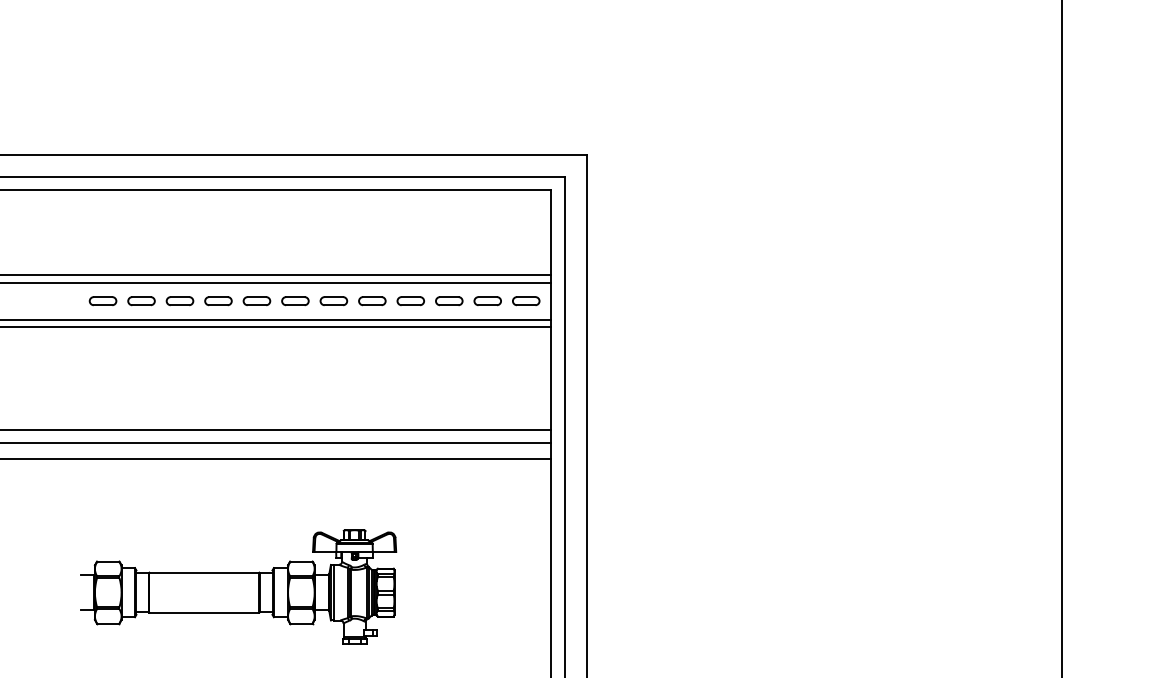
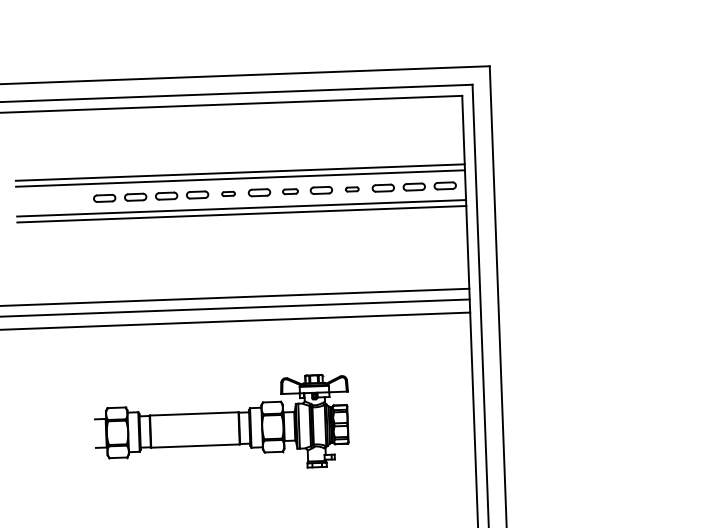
part: (256, 301) -> (228, 194), size x0.6
part: (333, 301) -> (290, 191), size x0.7
part: (410, 301) -> (352, 189), size x0.6

